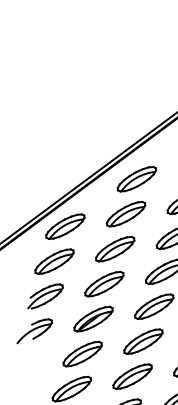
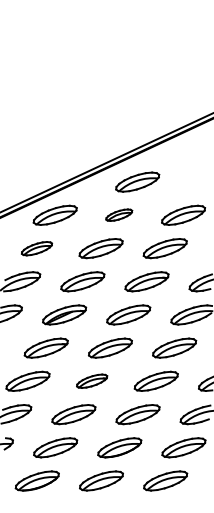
part: (125, 213) -> (118, 214), size x0.6
part: (54, 261) -> (36, 248), size x0.7
part: (131, 375) -> (91, 380), size x0.7

